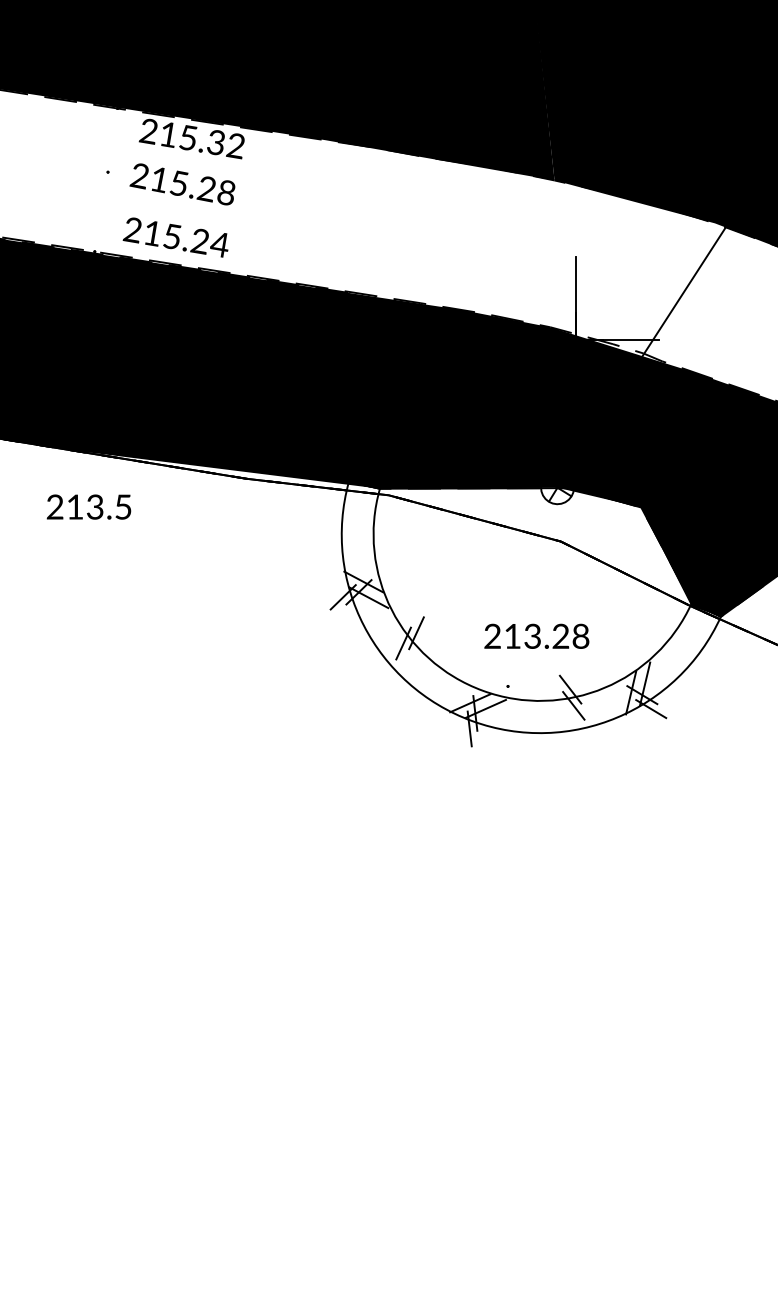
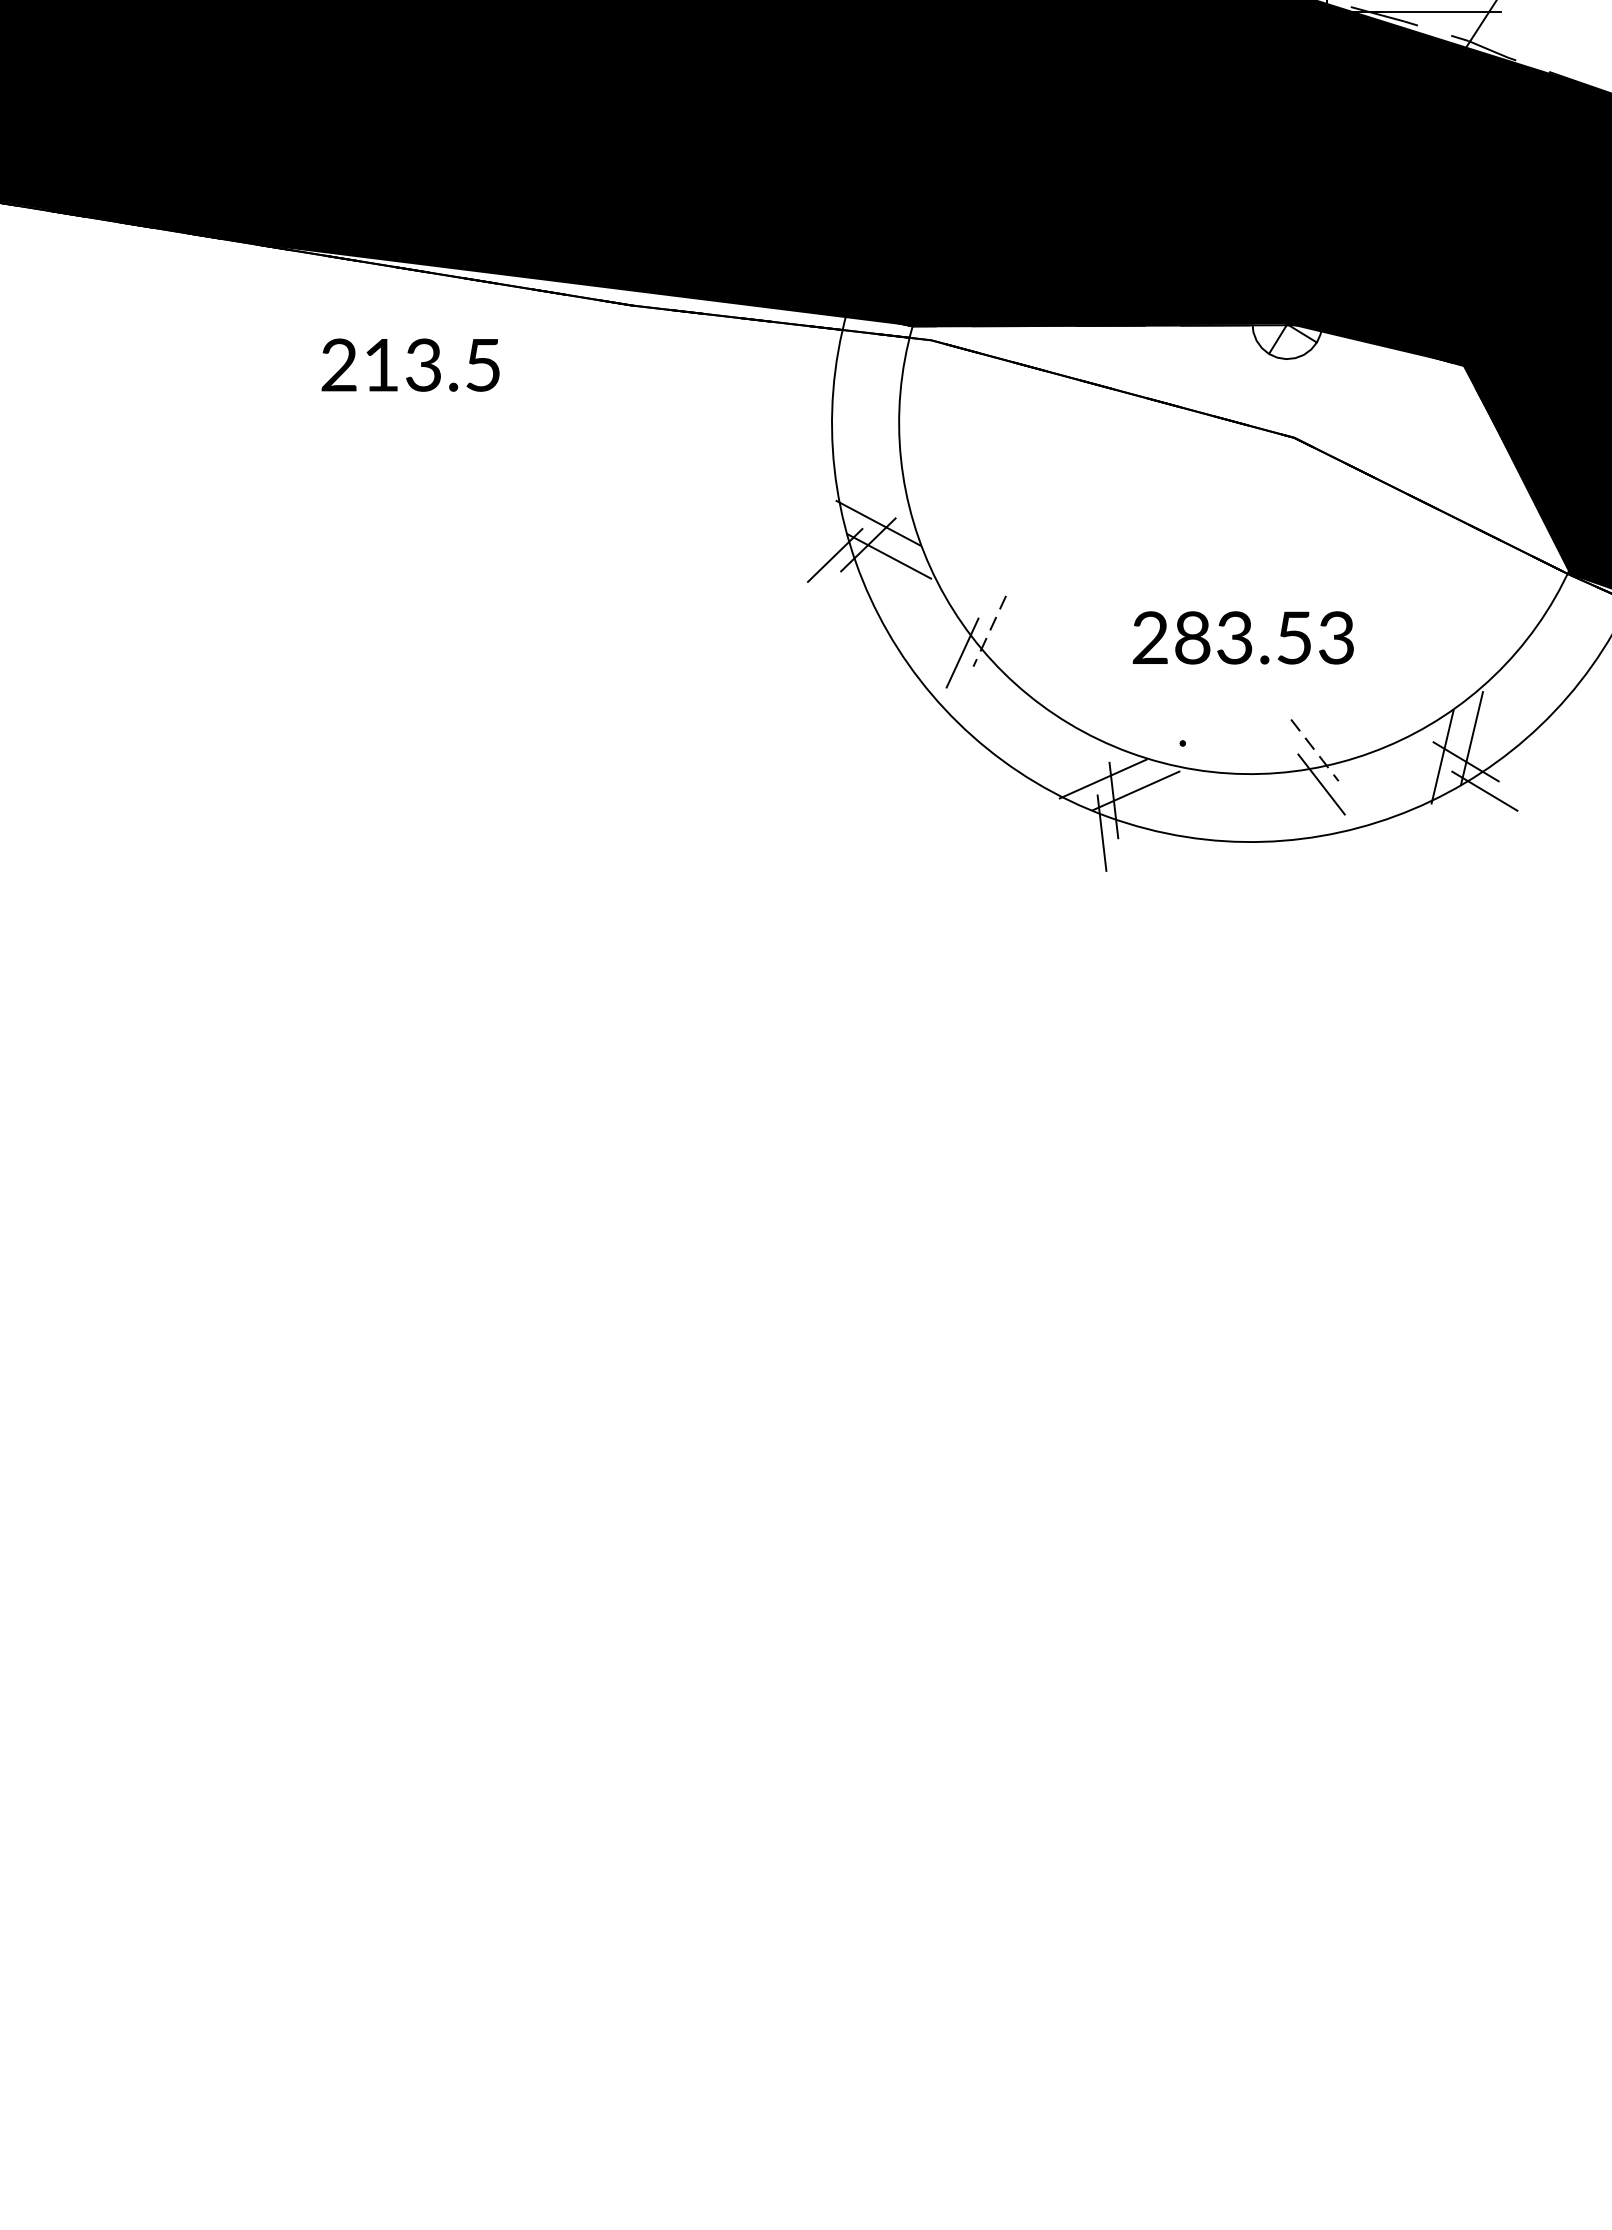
text: (88, 506) -> (409, 363), moved
line: (416, 633) -> (989, 631), solid -> dashed
text: (546, 635) -> (1263, 636), 213.28 -> 283.53
line: (570, 690) -> (1314, 752), solid -> dashed

